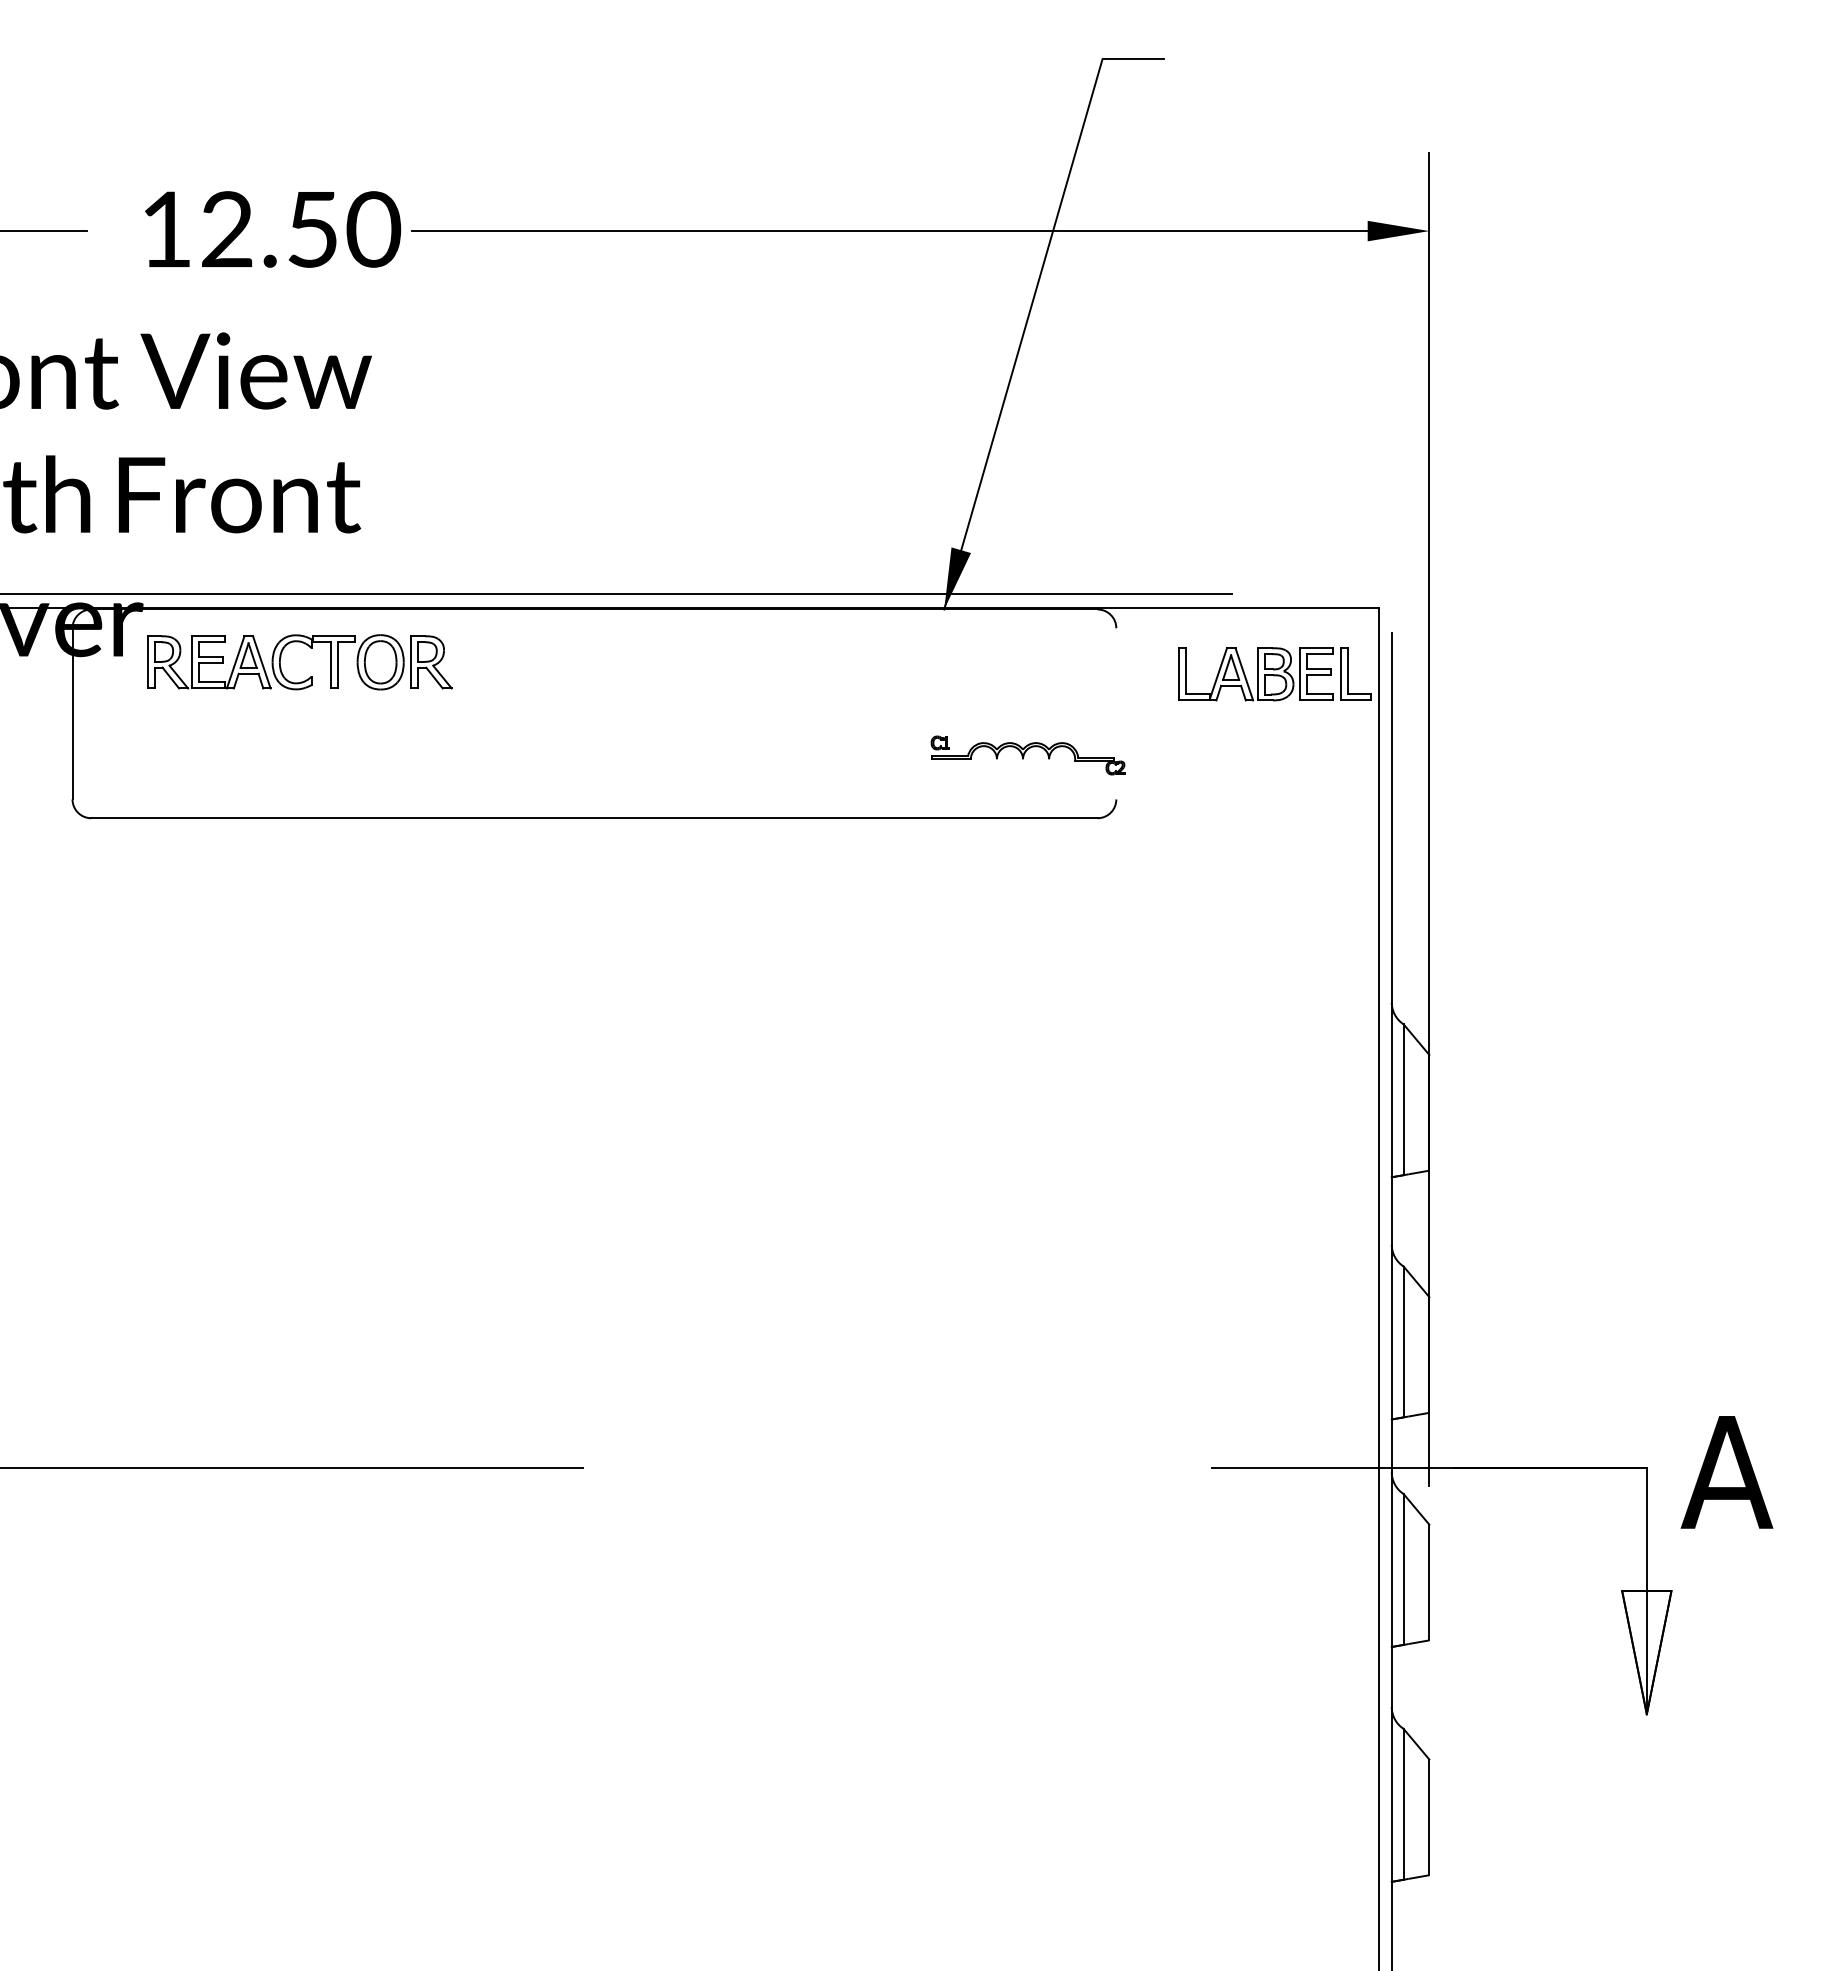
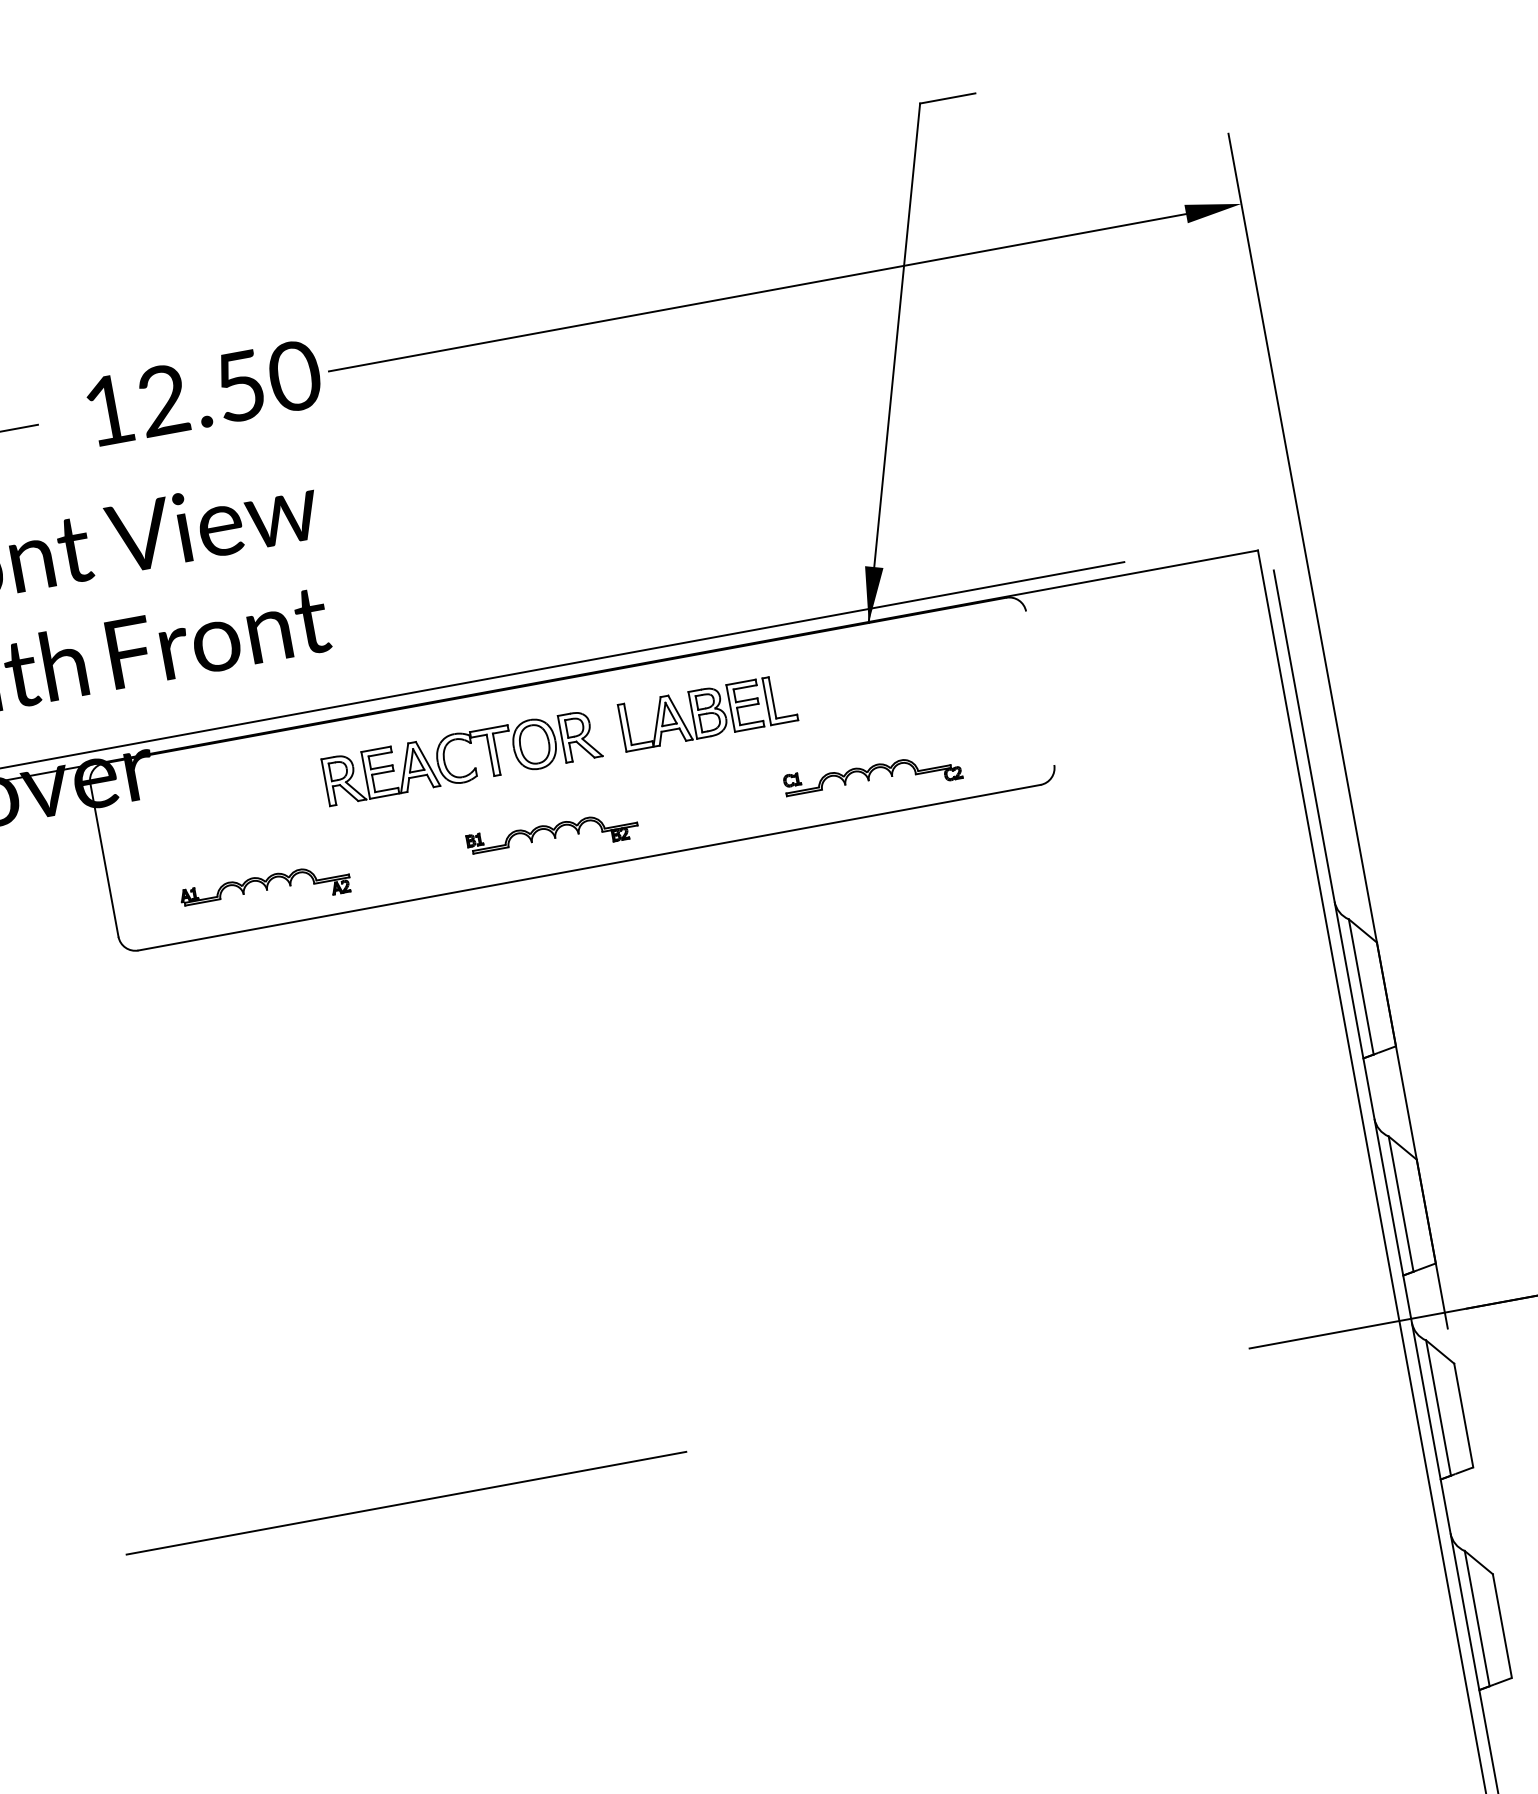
part: (310, 648) -> (469, 743), moved
part: (1274, 674) -> (707, 712), moved
part: (1027, 755) -> (872, 777), moved
part: (561, 776) -> (553, 835), added
part: (239, 779) -> (264, 891), added

